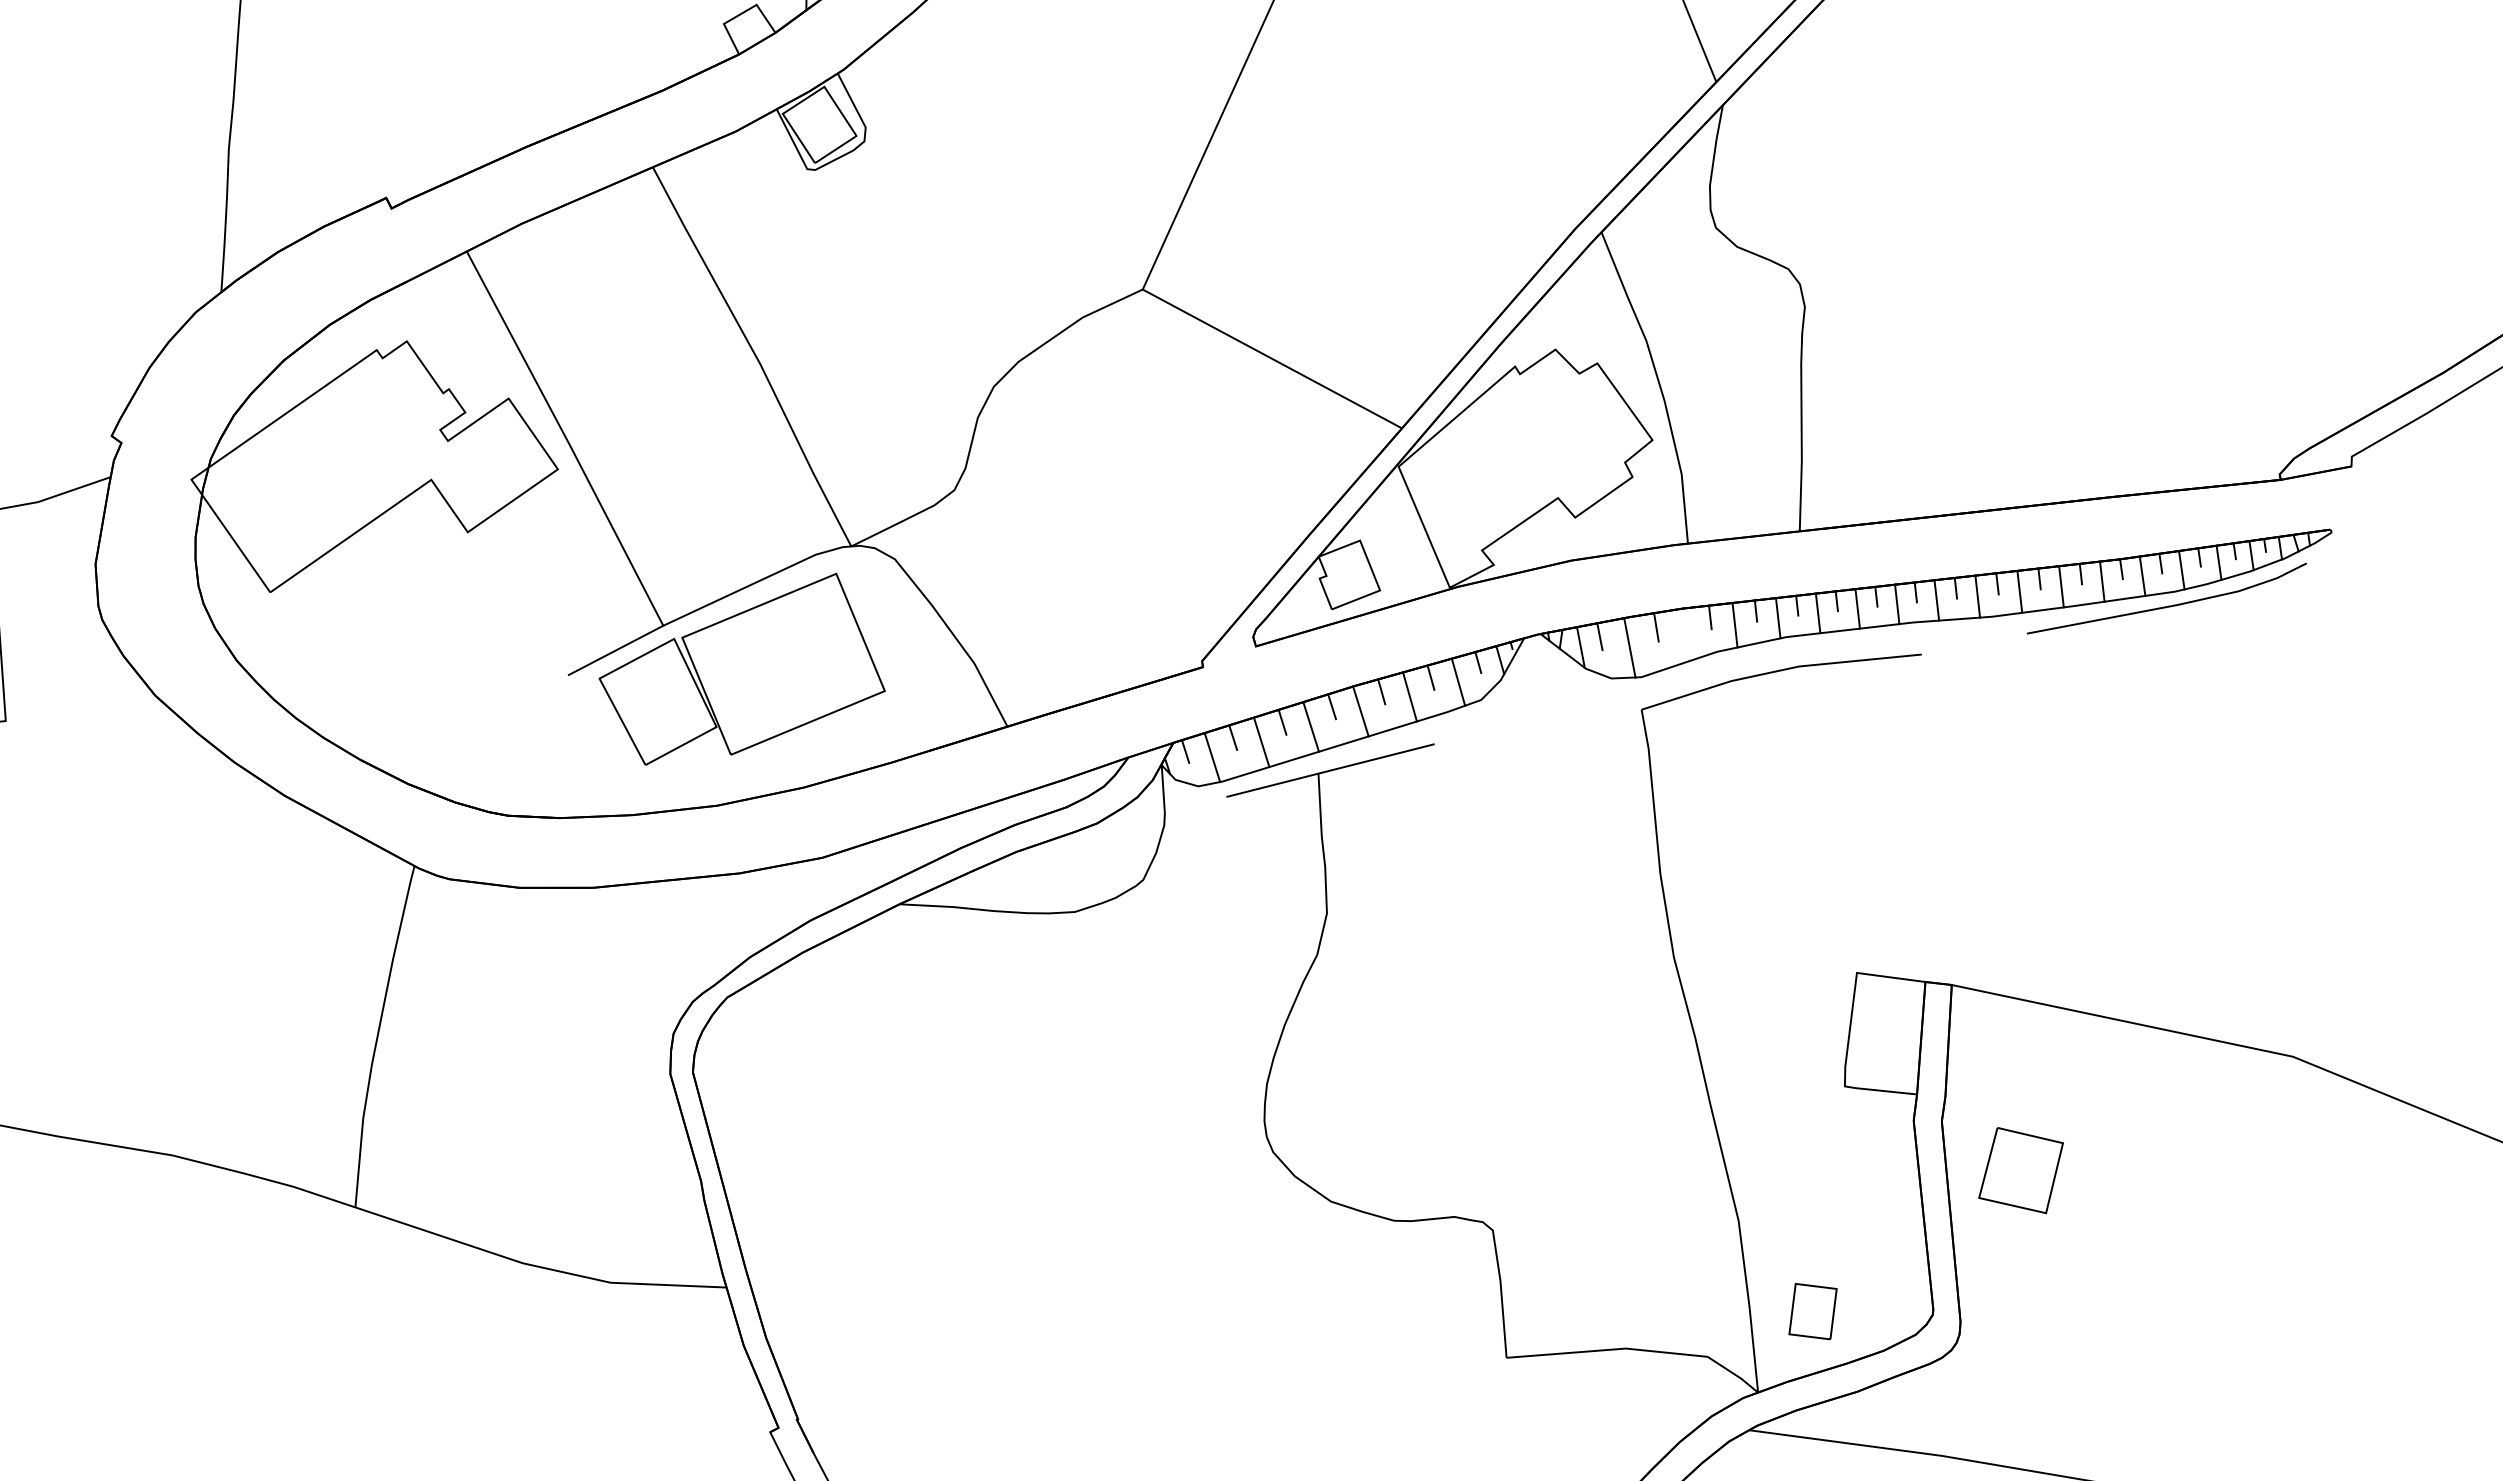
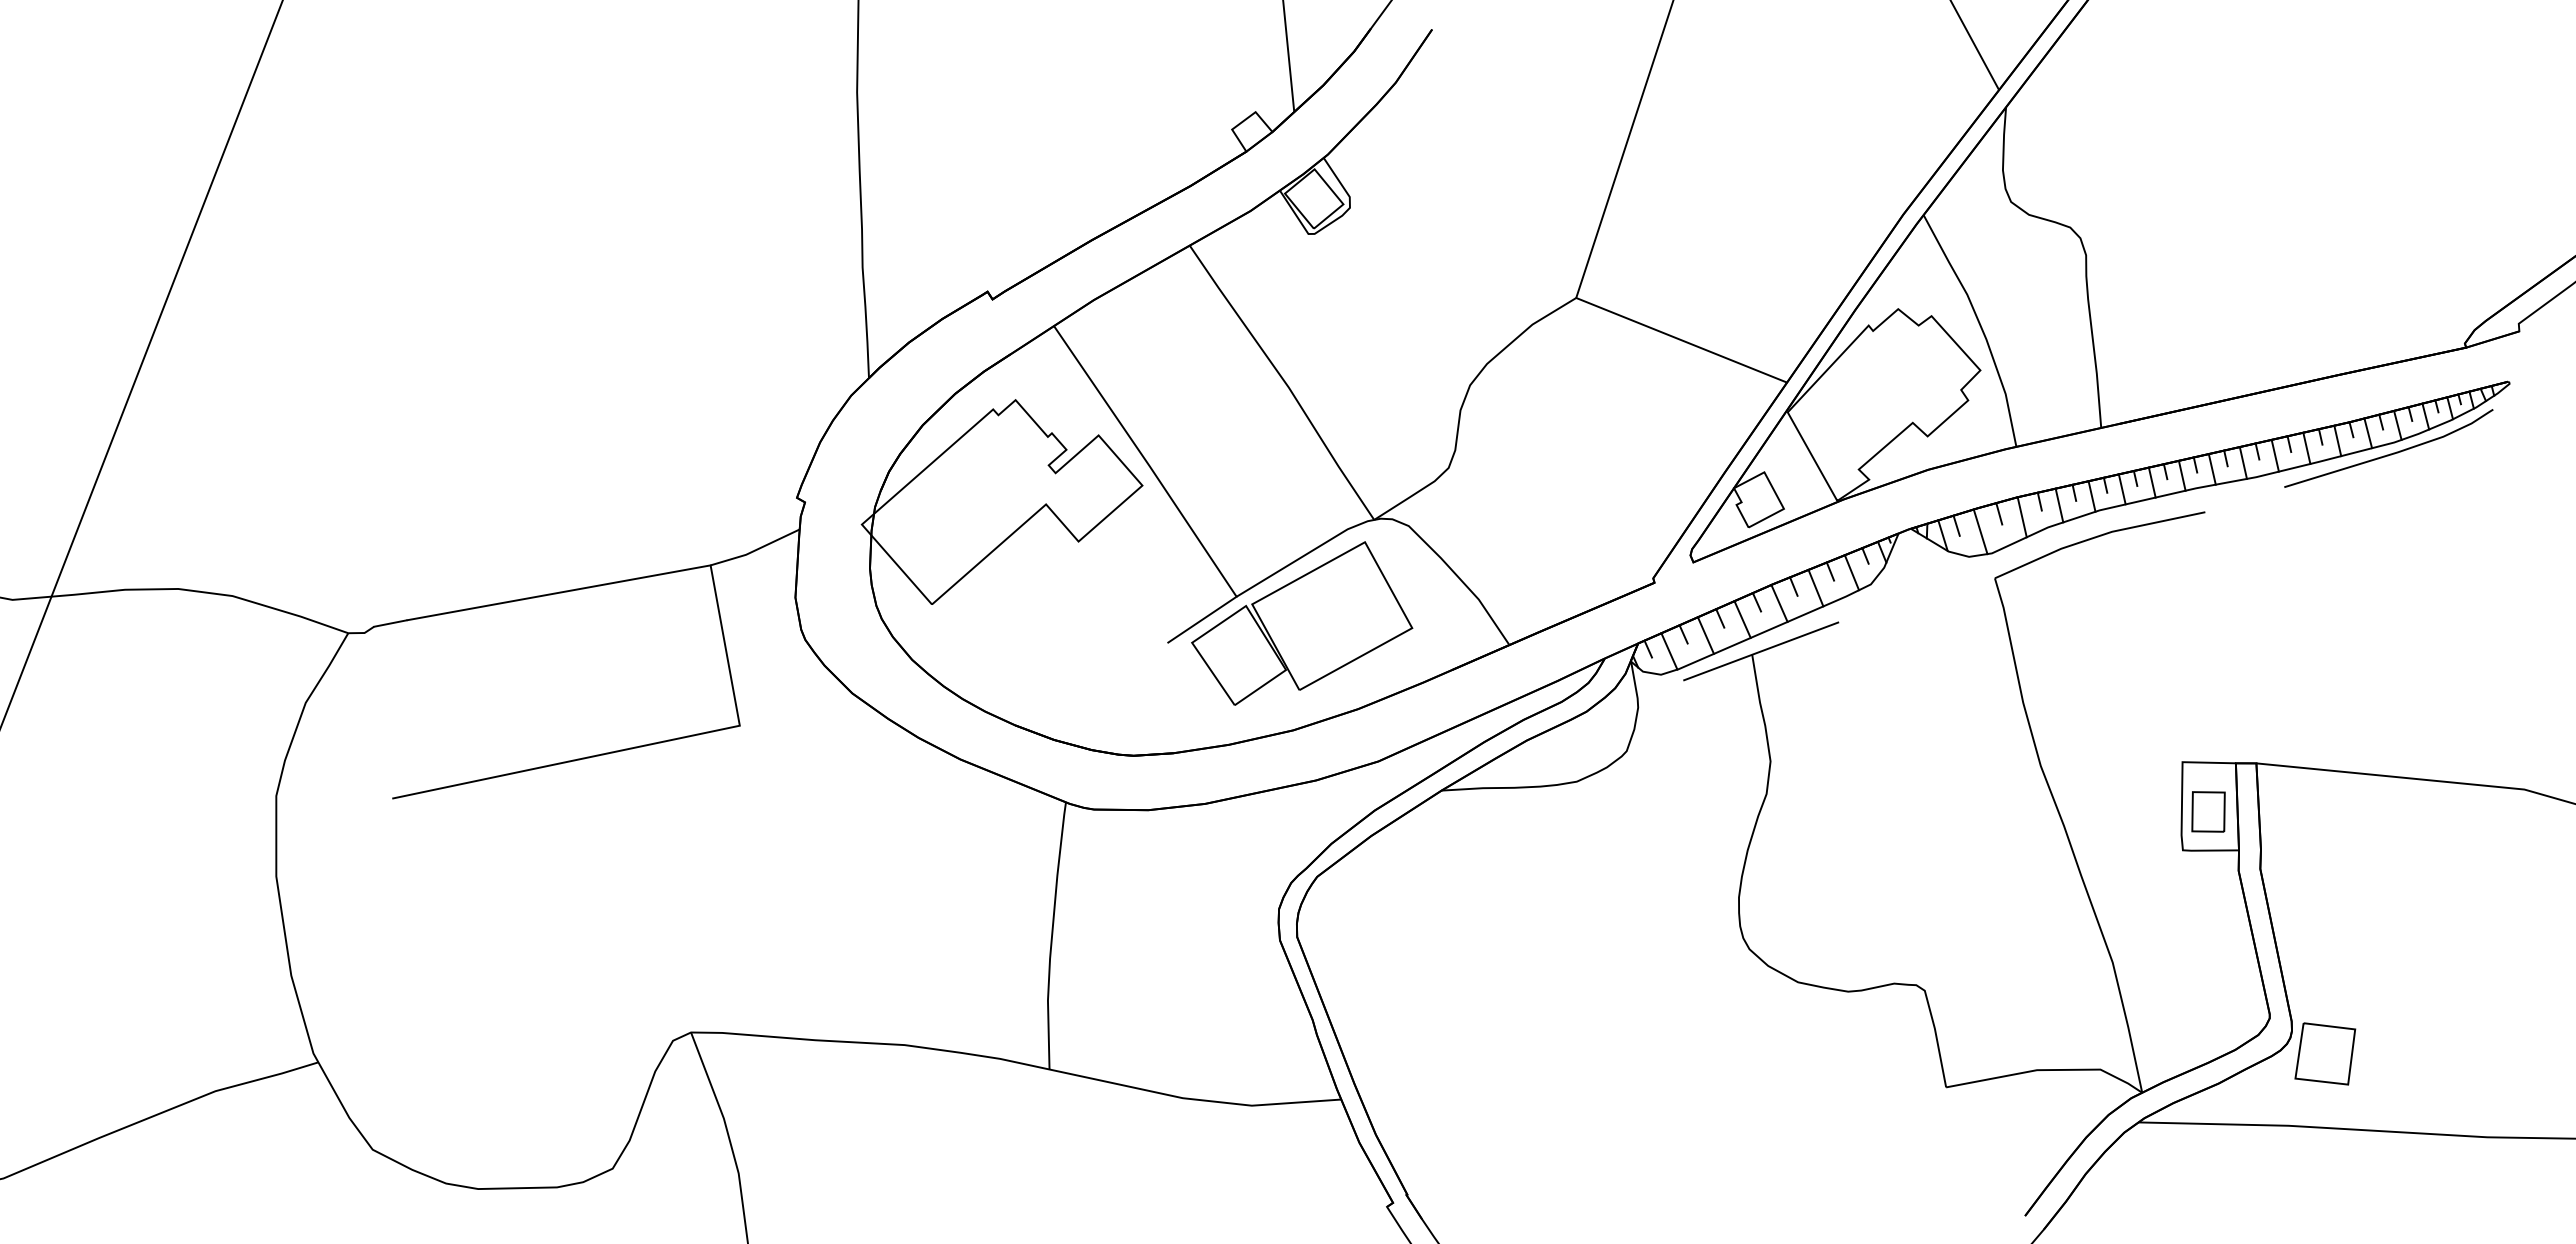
line: (1684, 635) -> (2021, 517), added
part: (2021, 1169) -> (2325, 1053), moved
part: (1813, 1311) -> (2208, 811), moved

